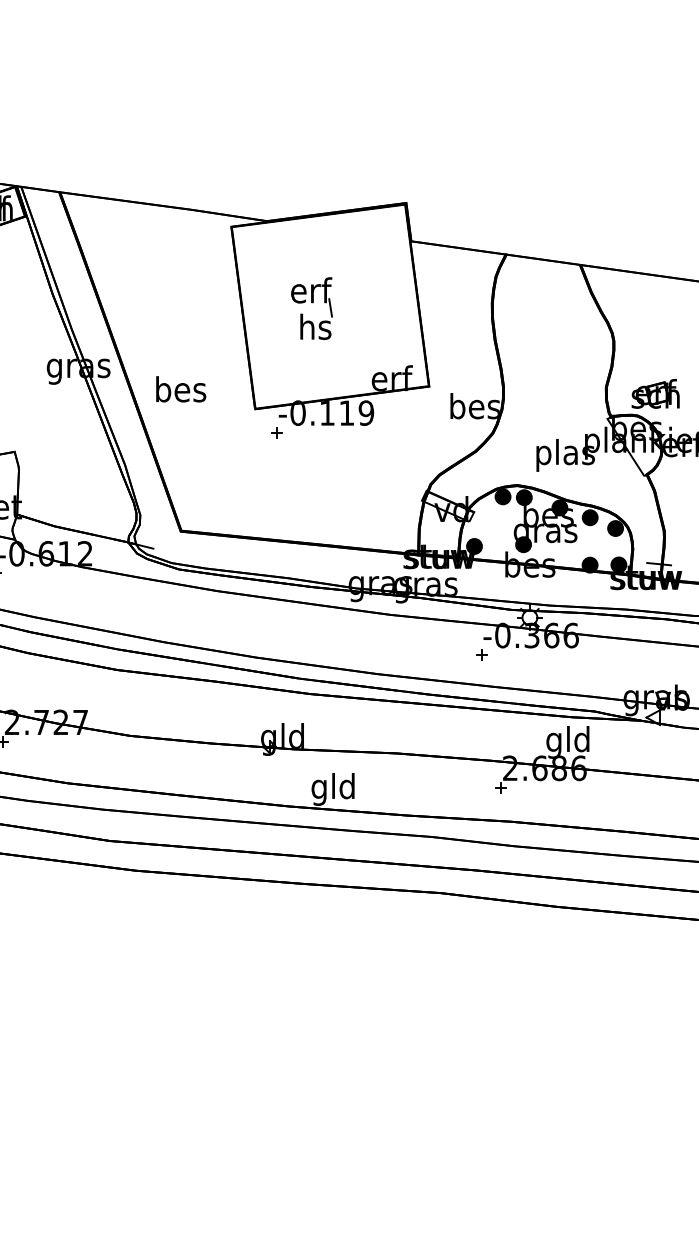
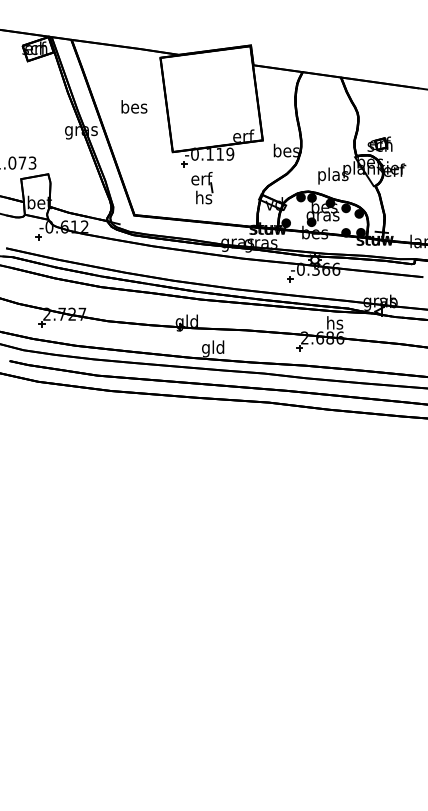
part: (312, 307) -> (202, 187), moved
text: (181, 388) -> (134, 106), moved
text: (567, 742) -> (334, 324), gld -> hs

